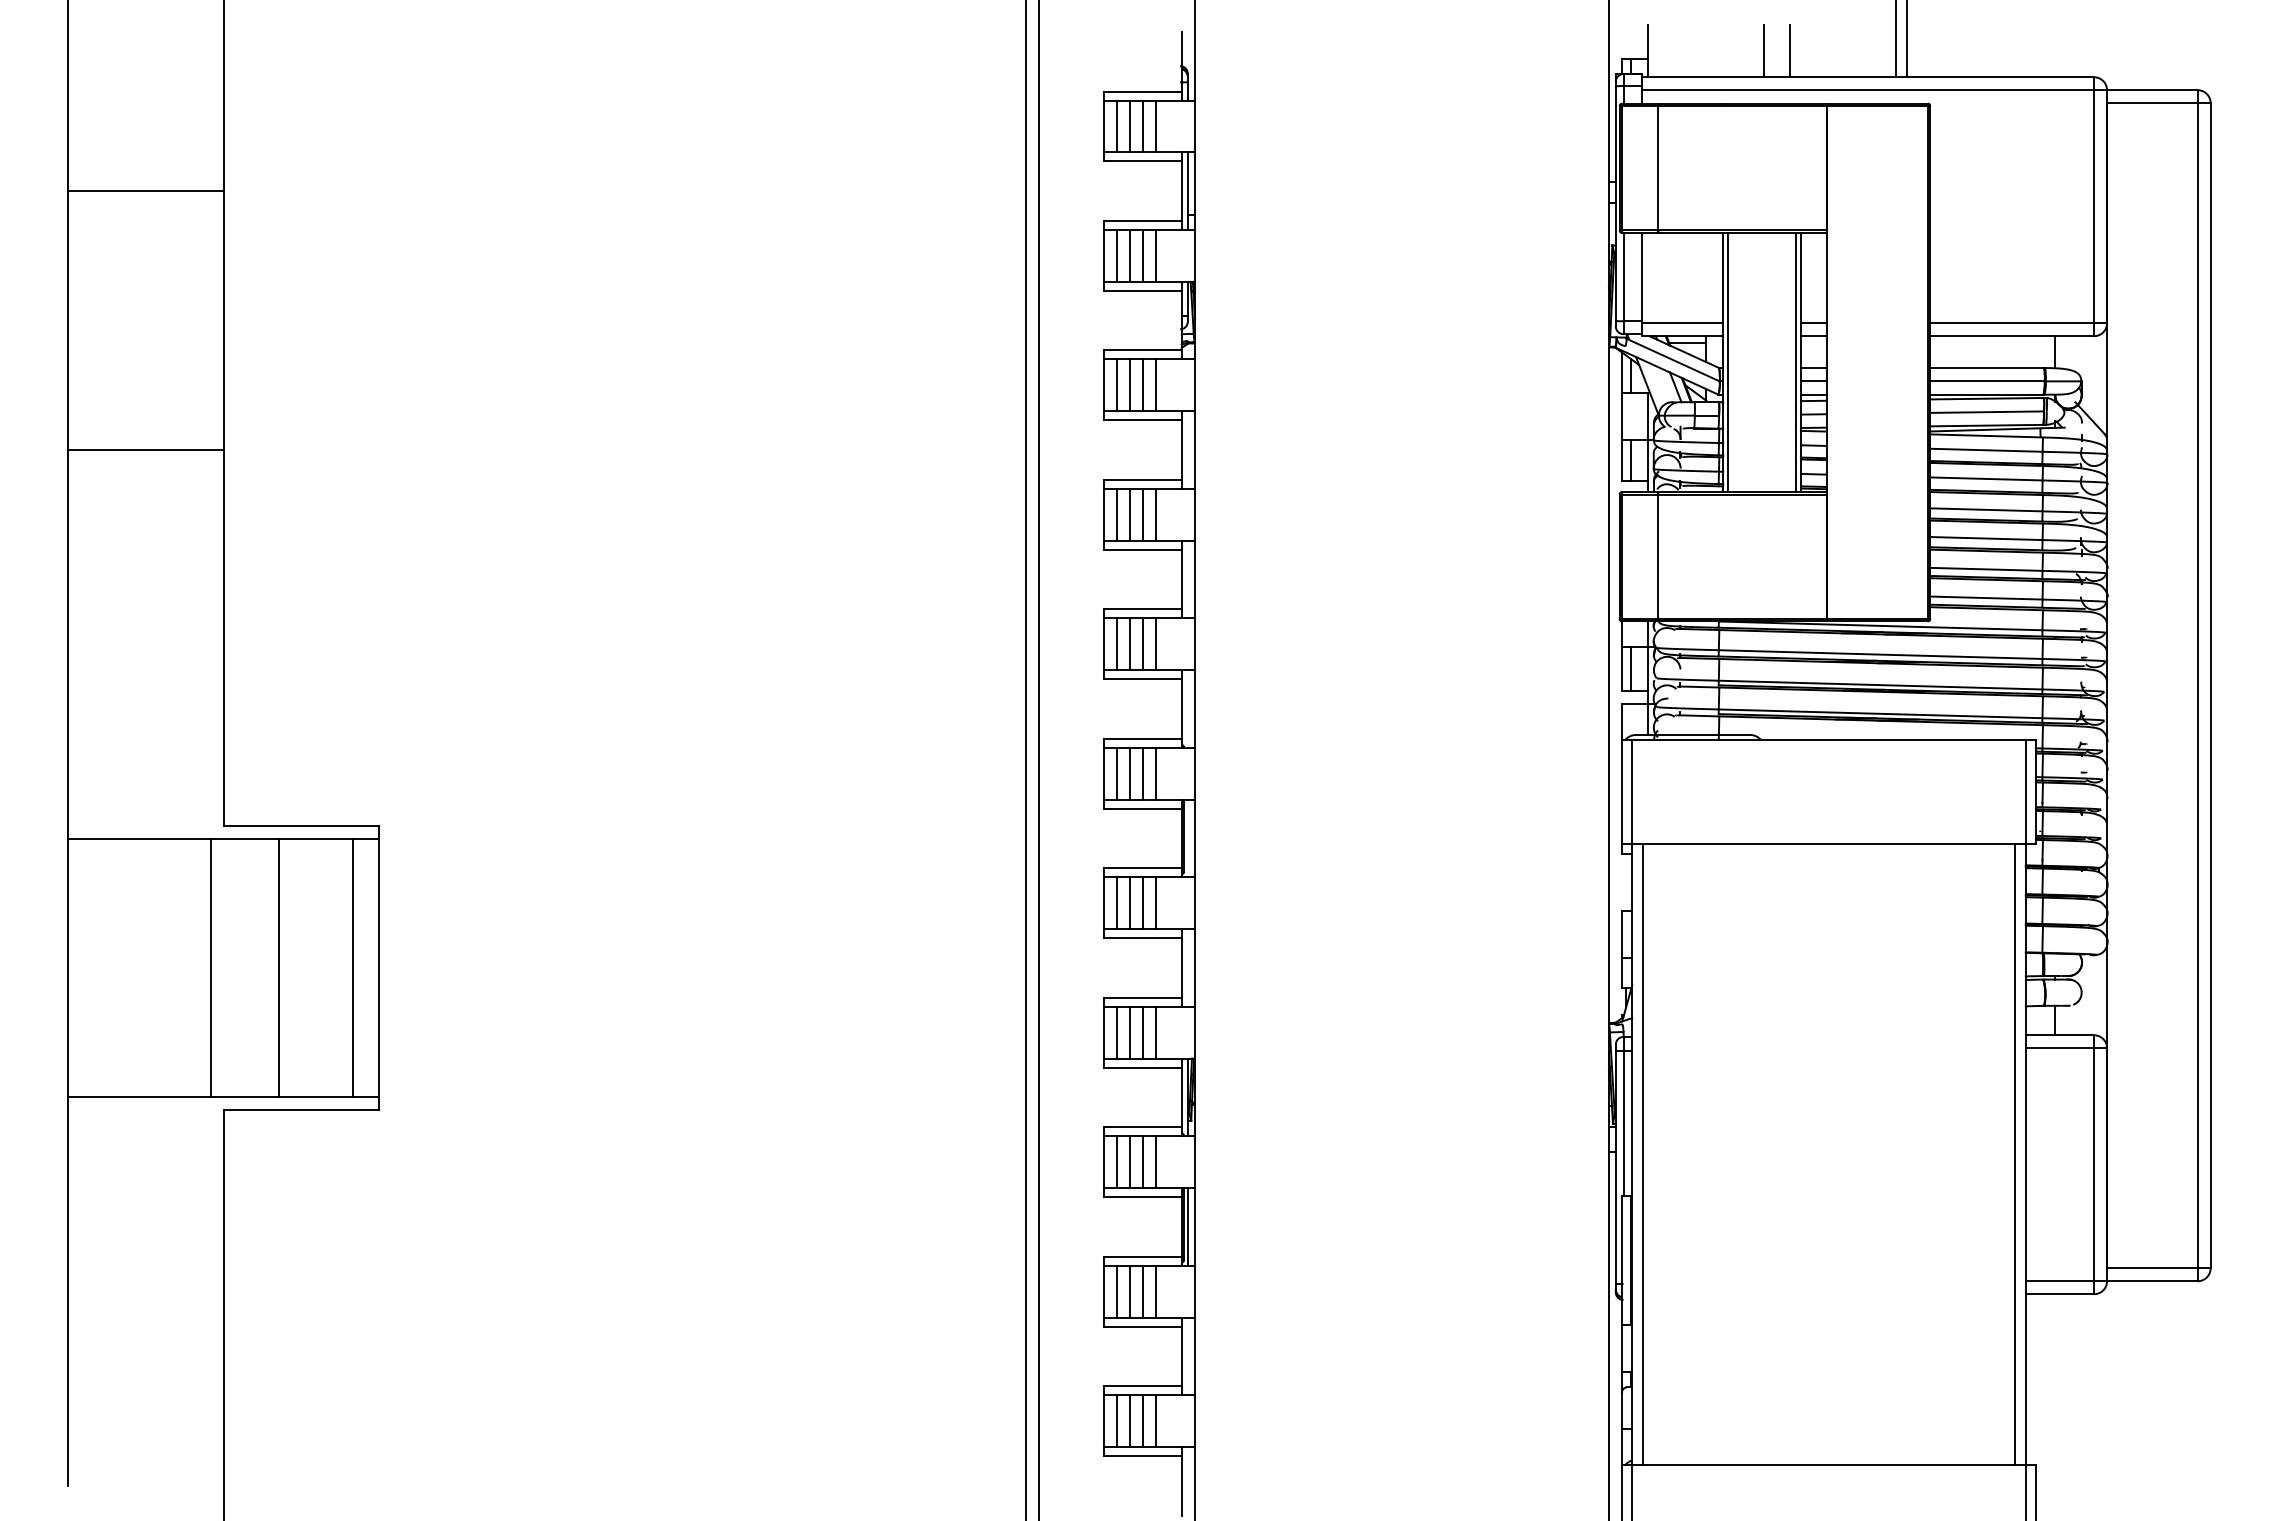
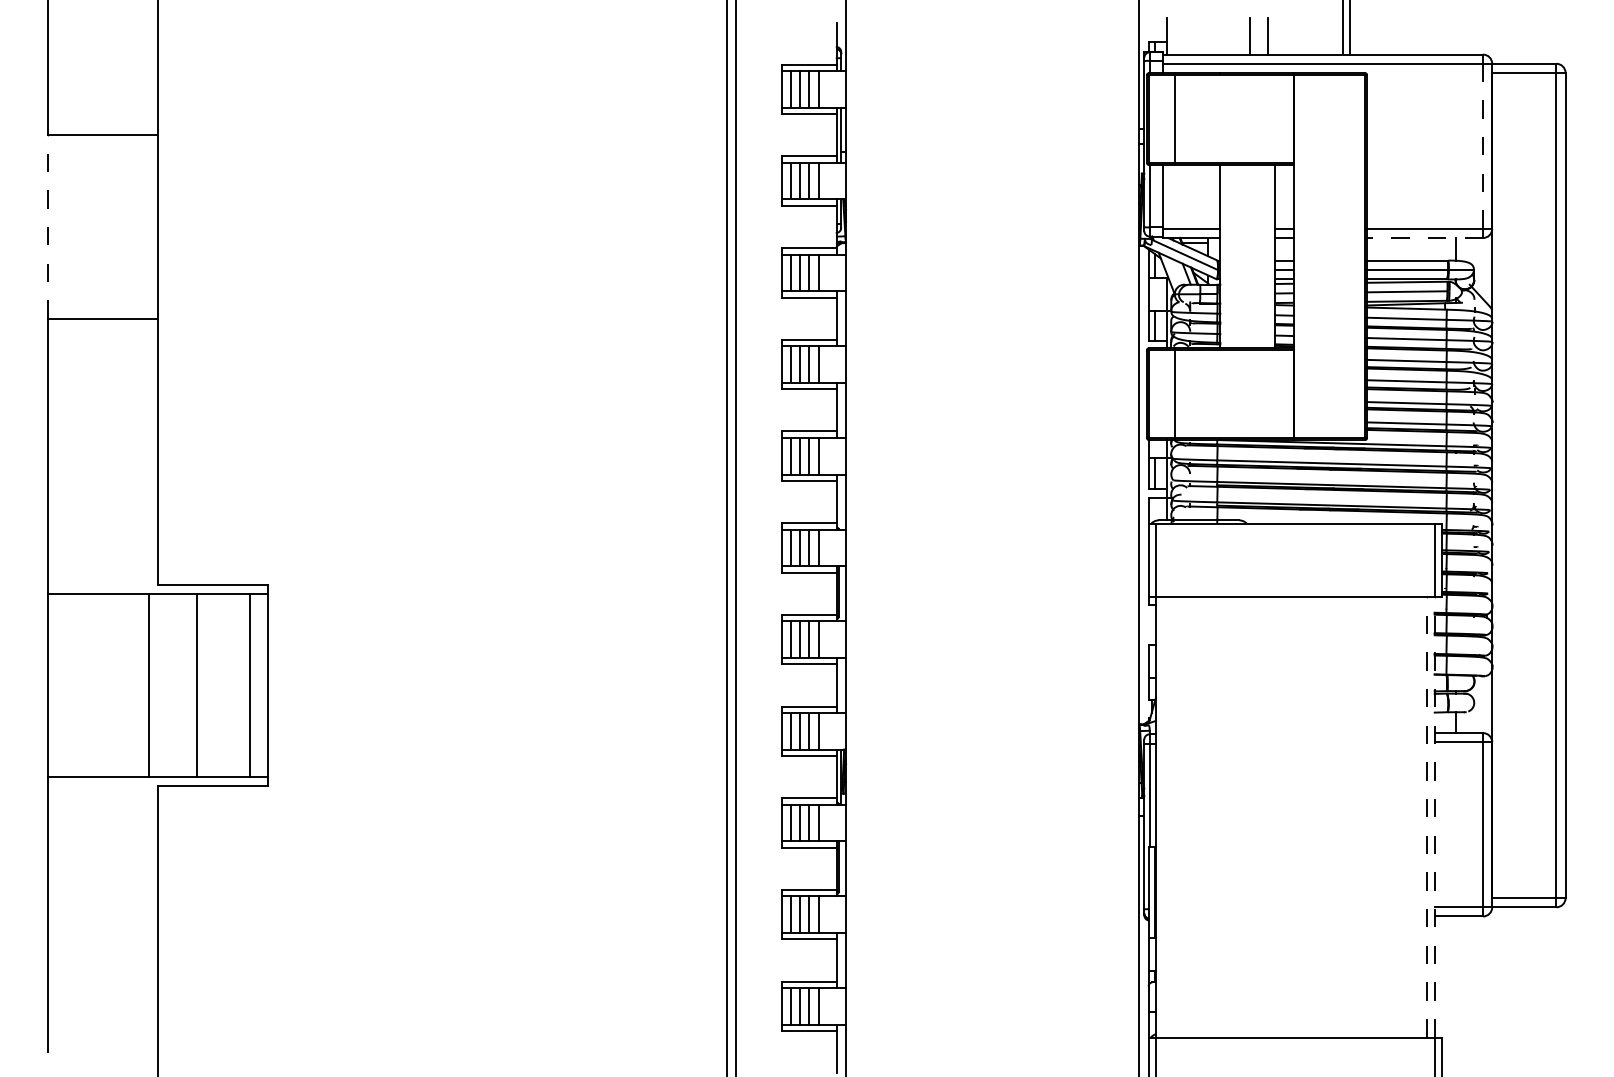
line: (2094, 206) -> (1483, 146), solid -> dashed
line: (68, 320) -> (48, 226), solid -> dashed
line: (2012, 336) -> (1425, 238), solid -> dashed
line: (1728, 362) -> (1224, 256), removed
line: (1795, 362) -> (1271, 256), removed
line: (1642, 1154) -> (1163, 817), removed
line: (2015, 1154) -> (1427, 817), solid -> dashed
line: (2025, 1154) -> (1434, 817), solid -> dashed
line: (1187, 1226) -> (840, 868), removed

